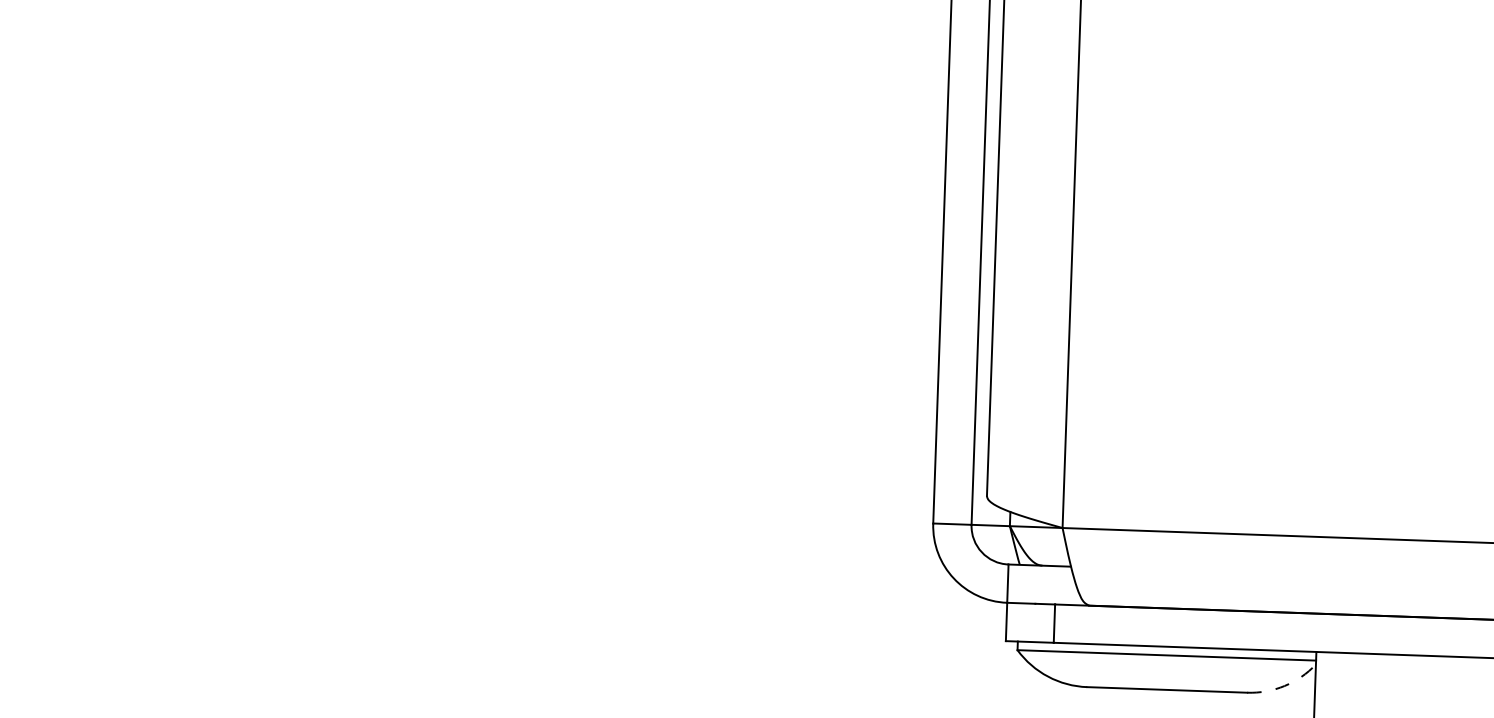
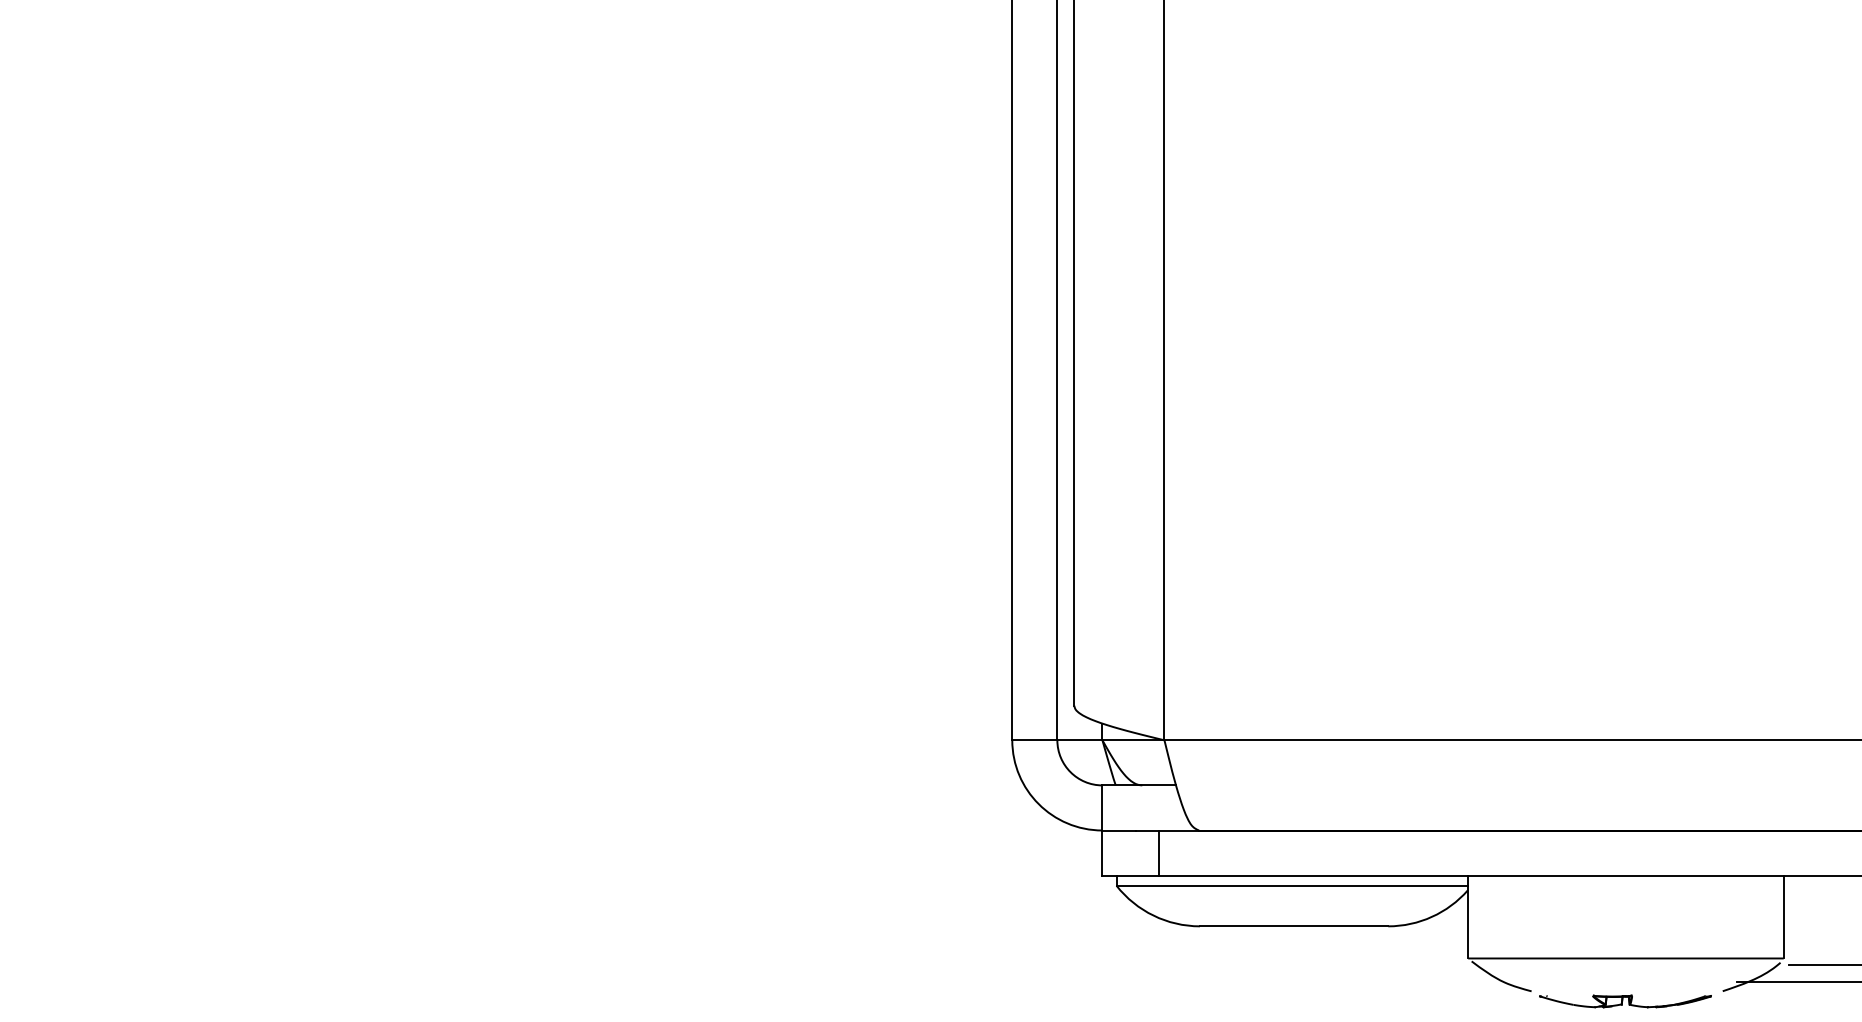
arc: (1284, 685) -> (1431, 916), dashed -> solid

